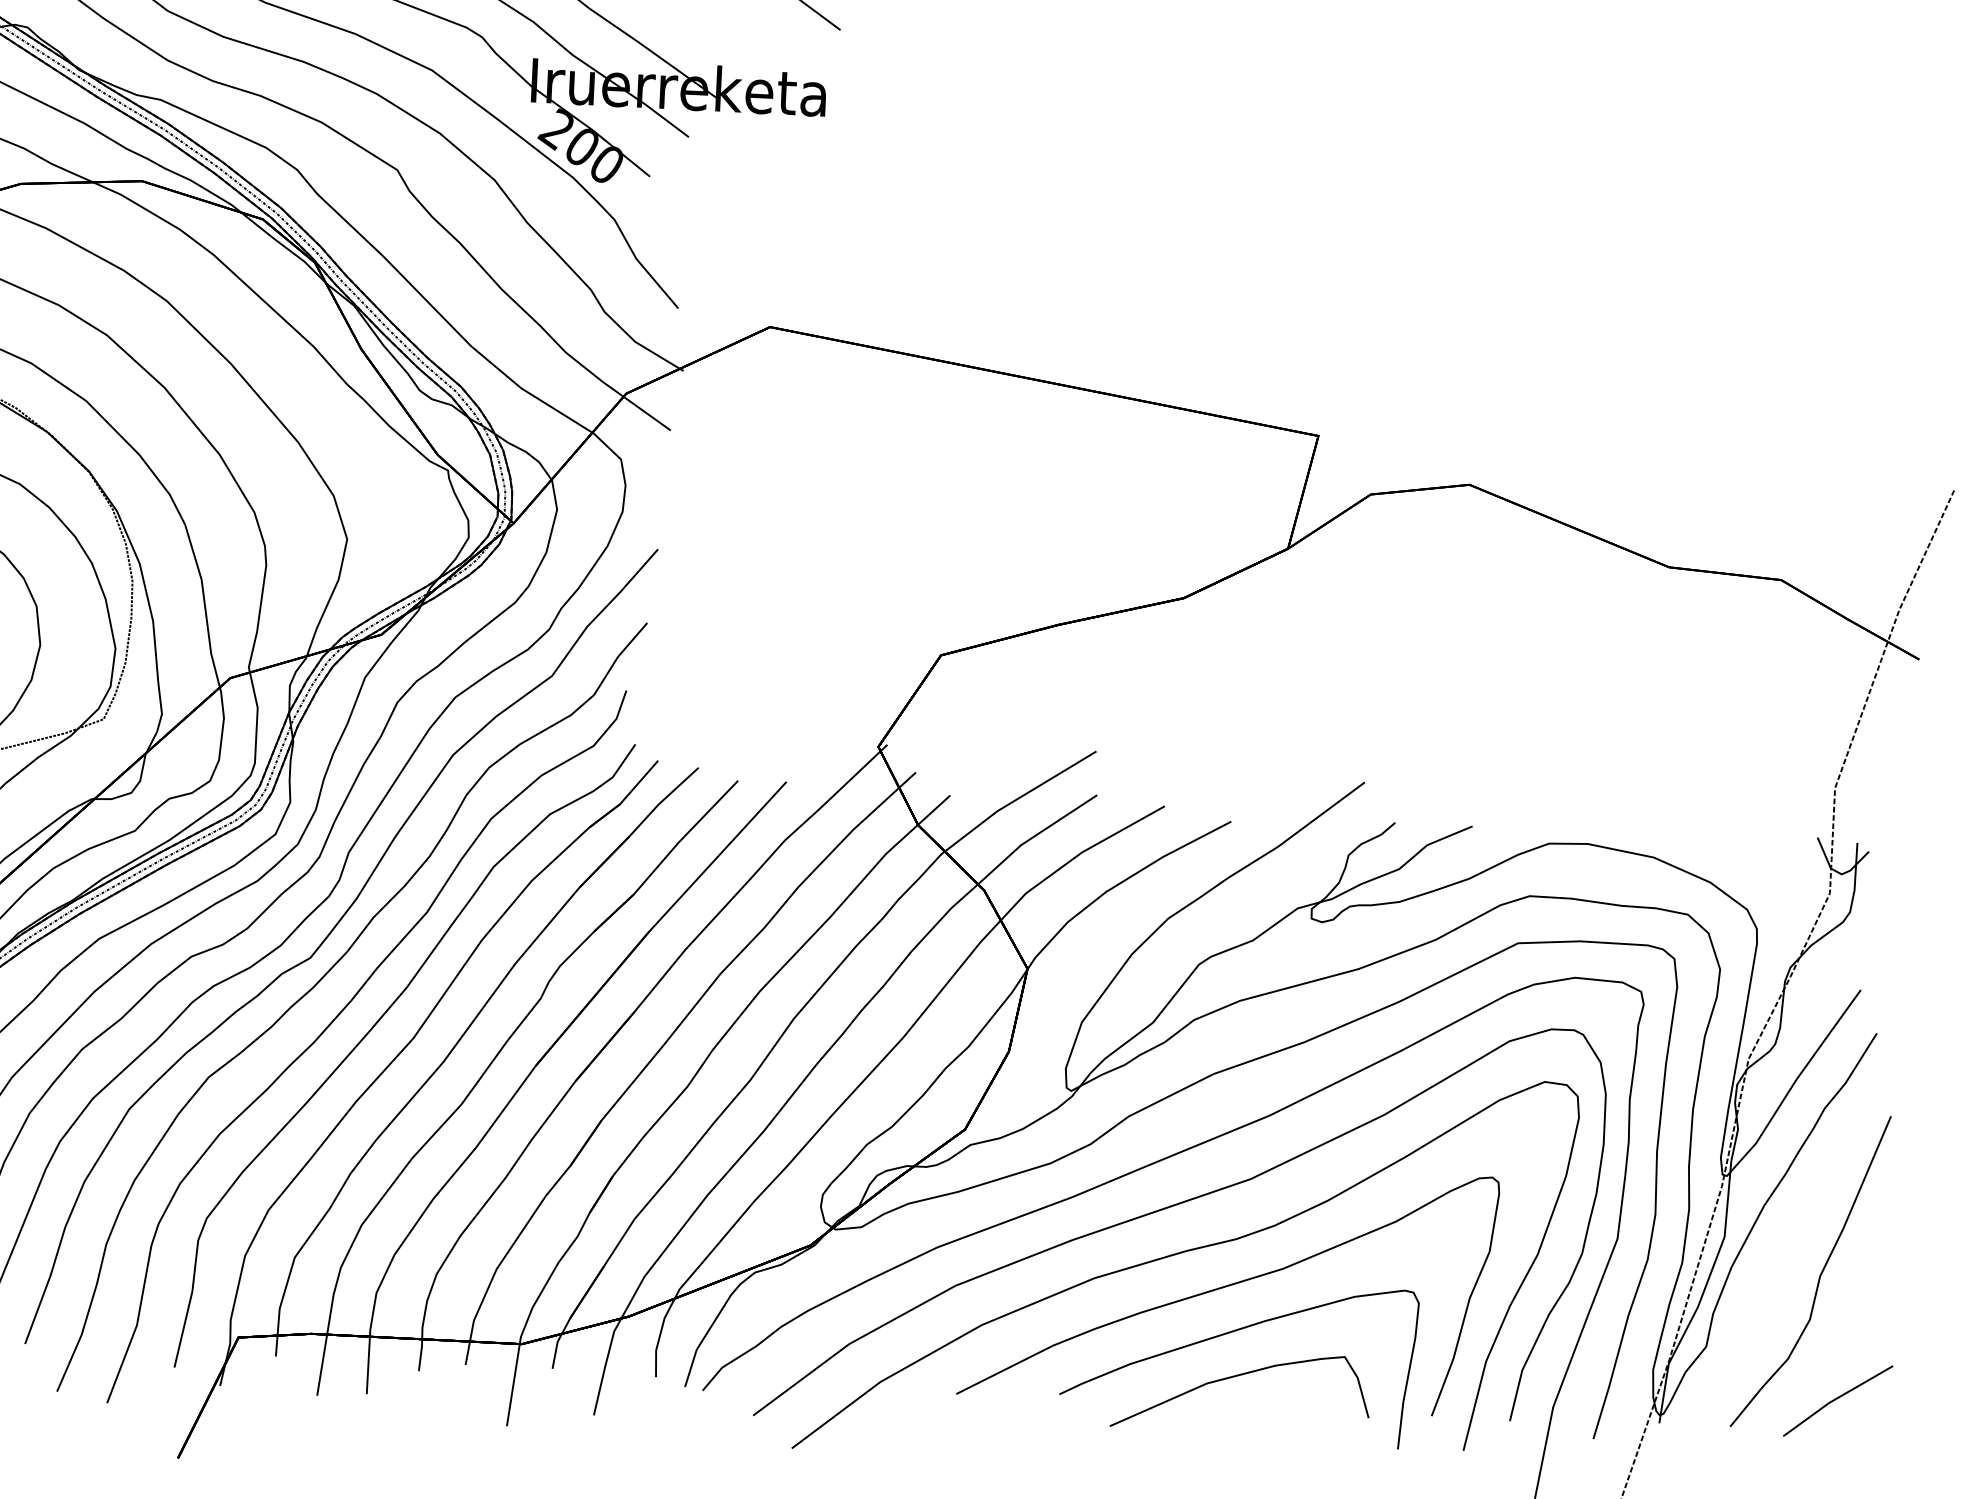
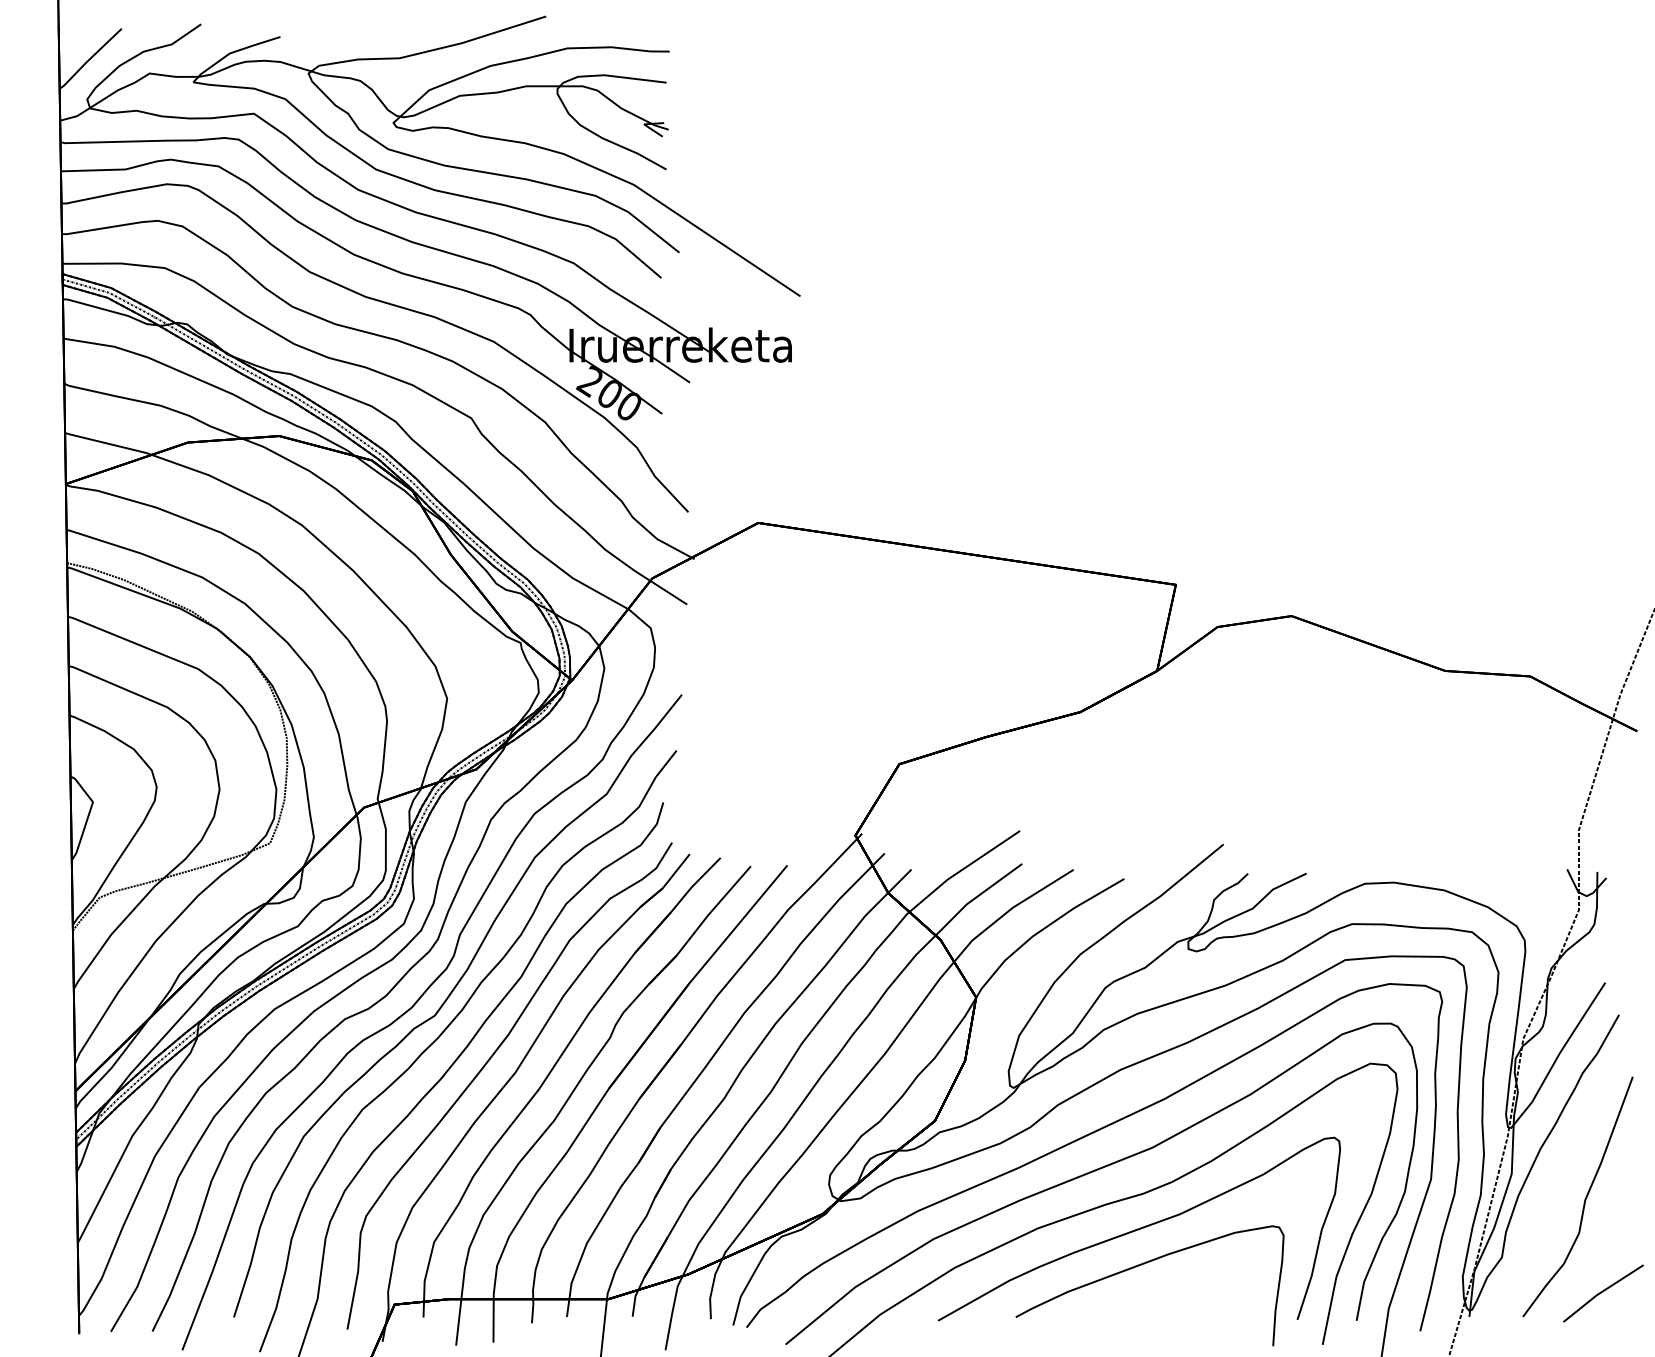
curve: (1238, 1376) -> (1150, 1297), removed

